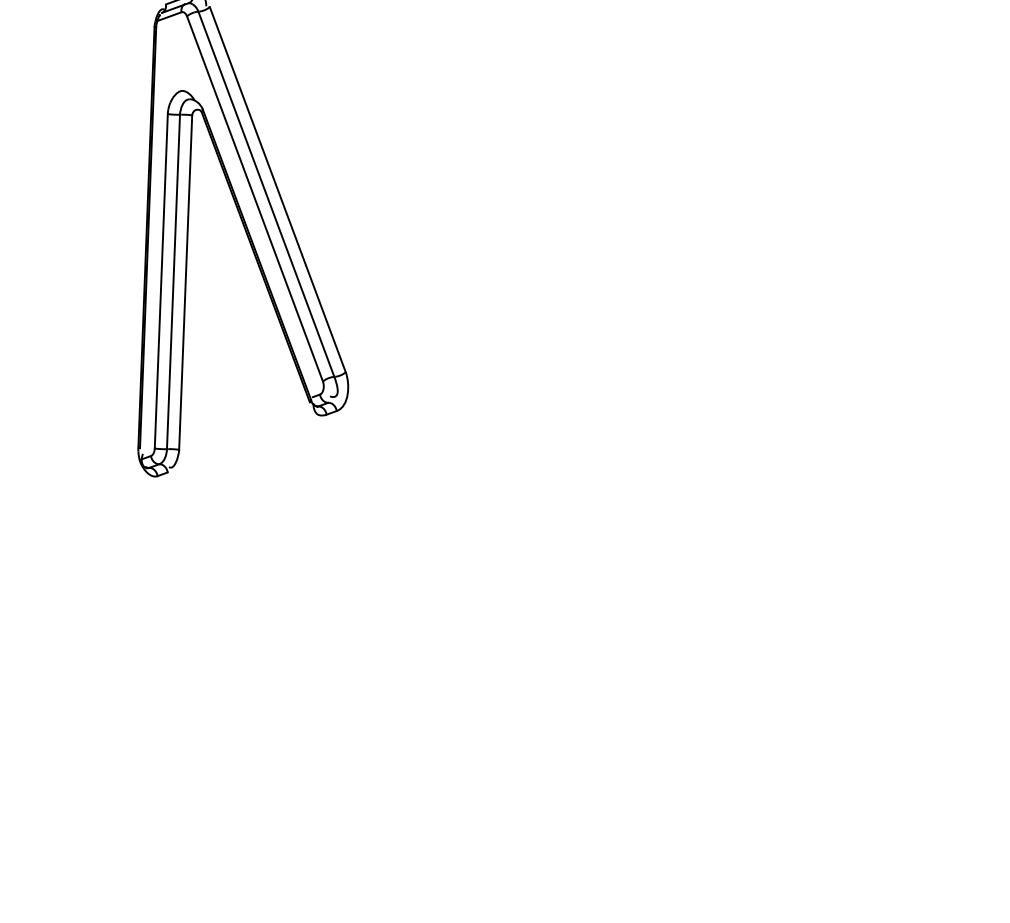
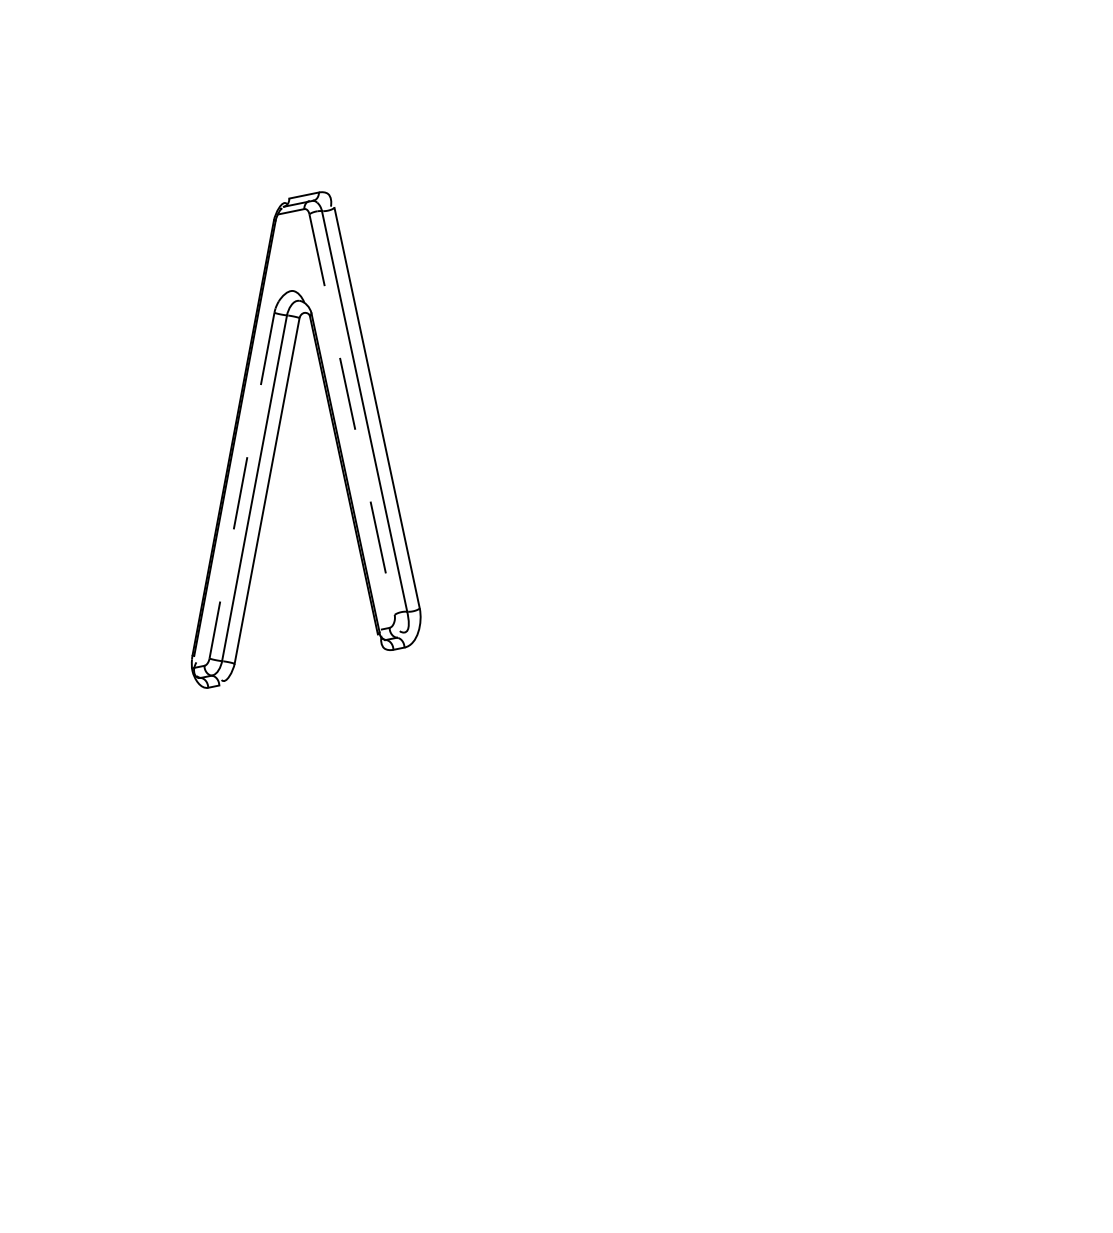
line: (255, 198) -> (352, 414), solid -> dashed
line: (160, 281) -> (241, 485), solid -> dashed

